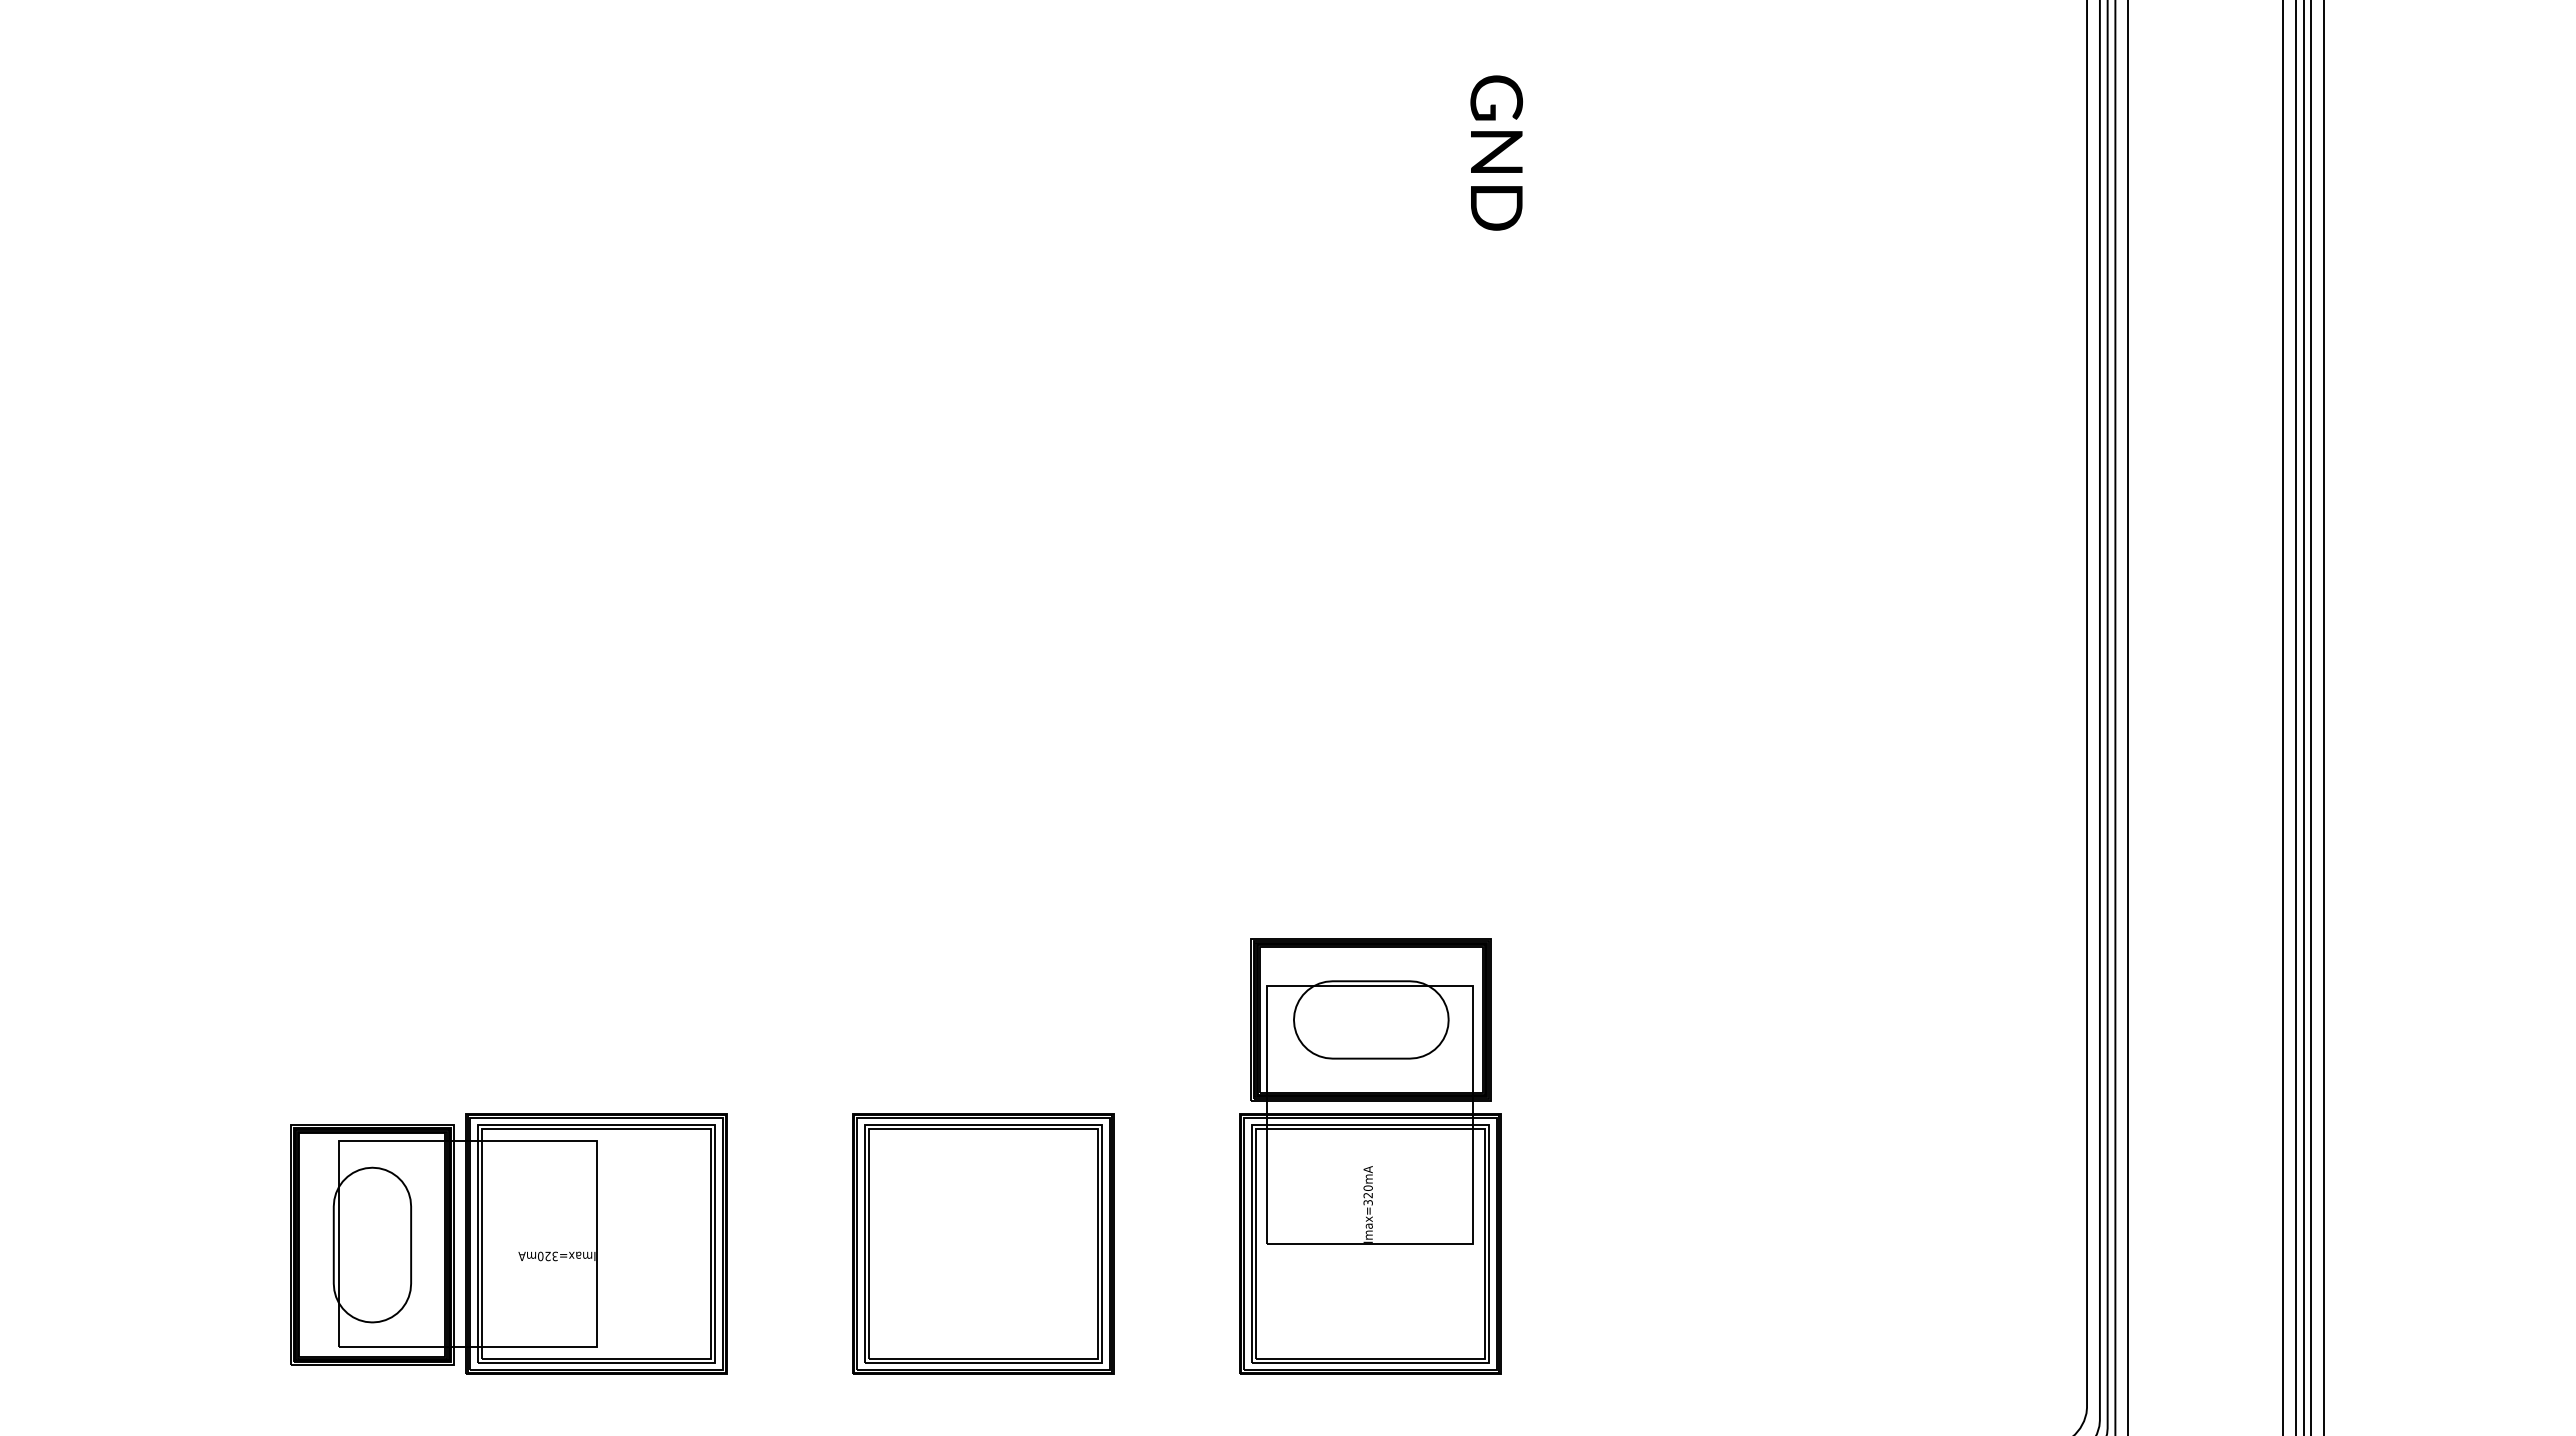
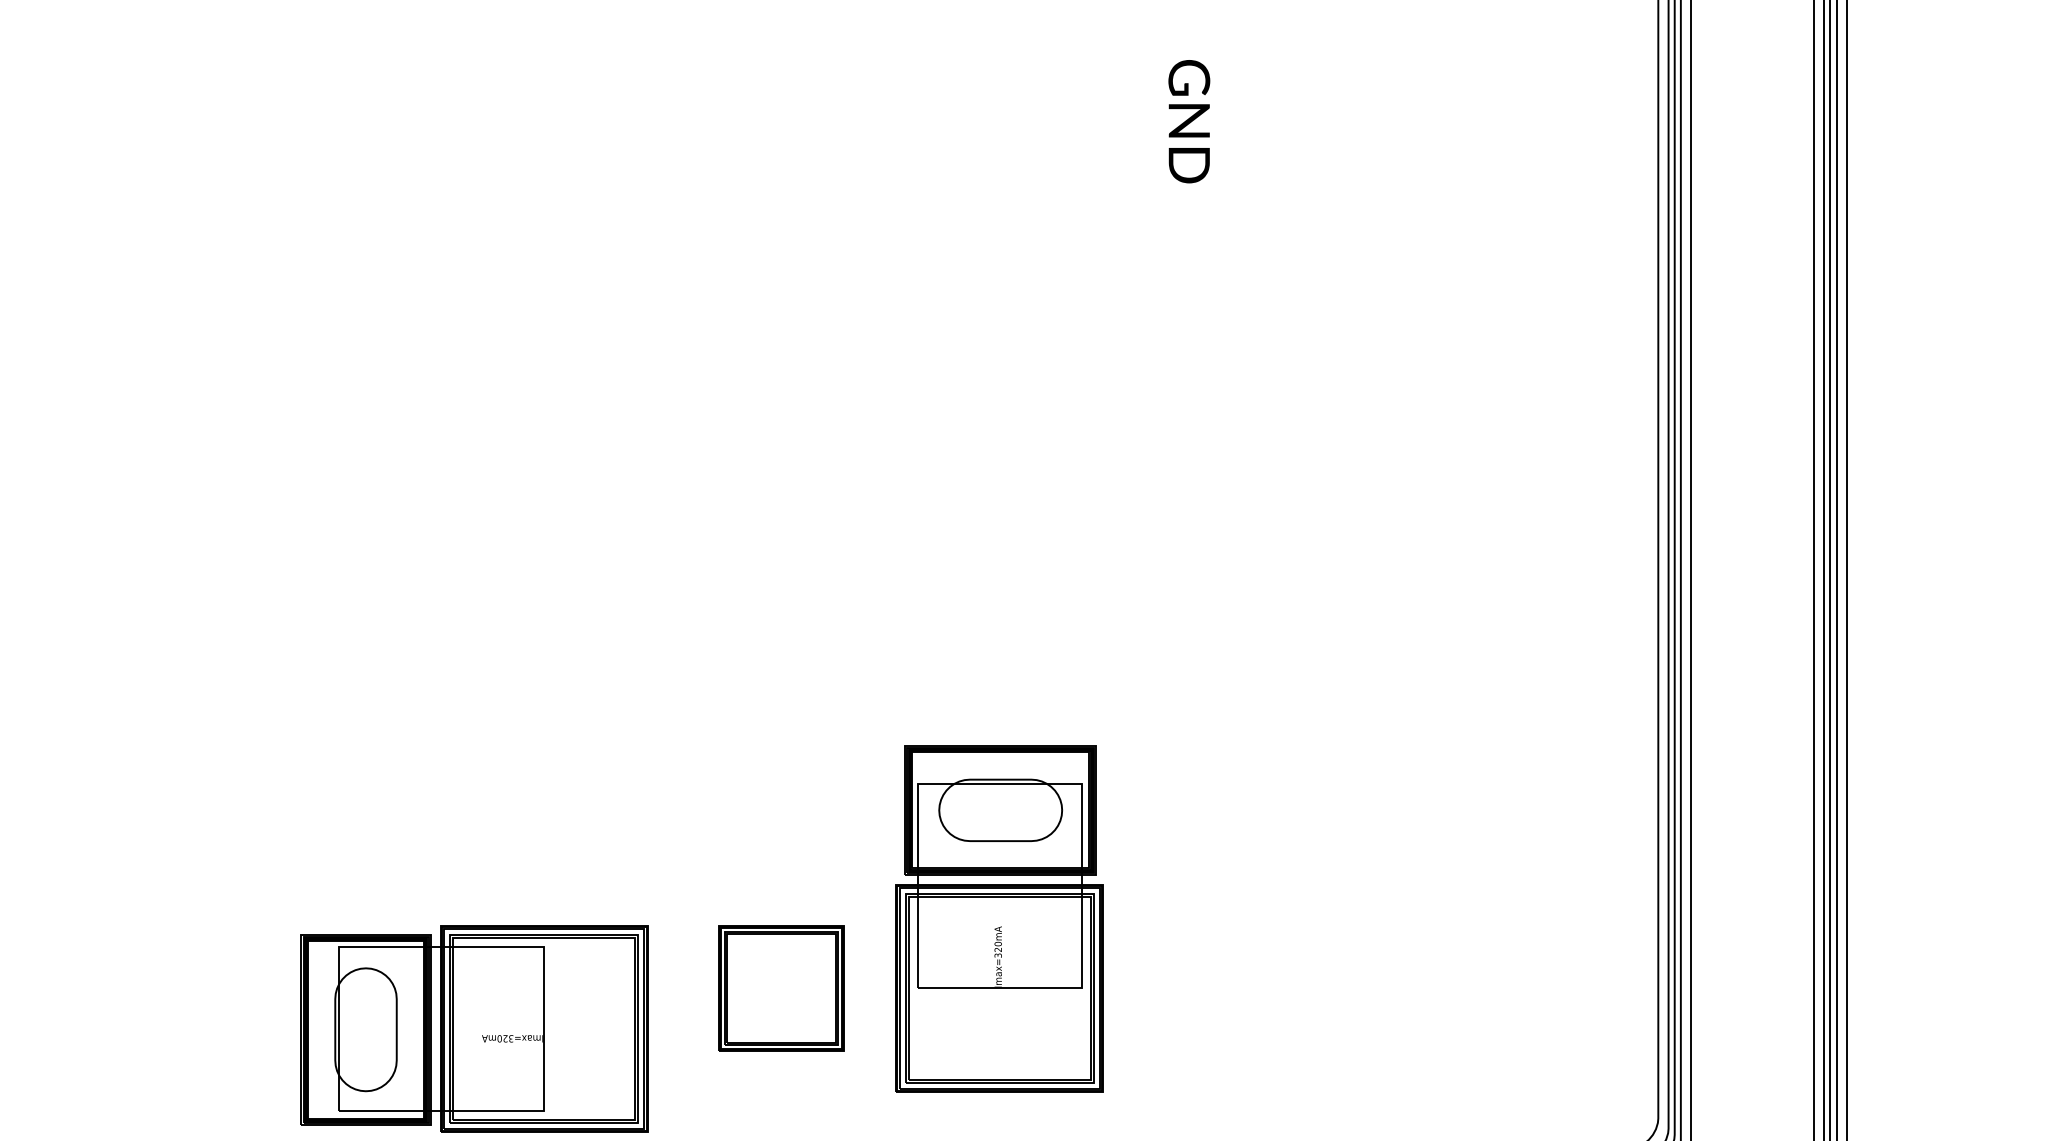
part: (1370, 1156) -> (1000, 918), moved
part: (508, 1243) -> (474, 1028), moved
part: (983, 1243) -> (781, 988), size x0.6

